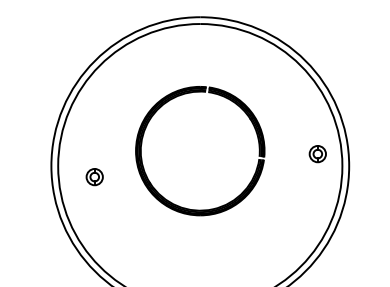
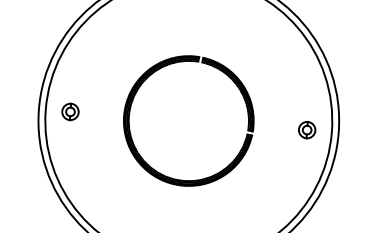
part: (317, 154) -> (306, 130), moved
part: (94, 177) -> (70, 112), moved
part: (223, 204) -> (208, 176), moved

